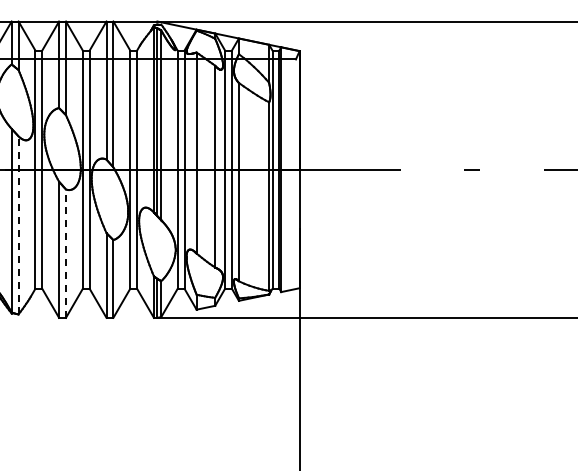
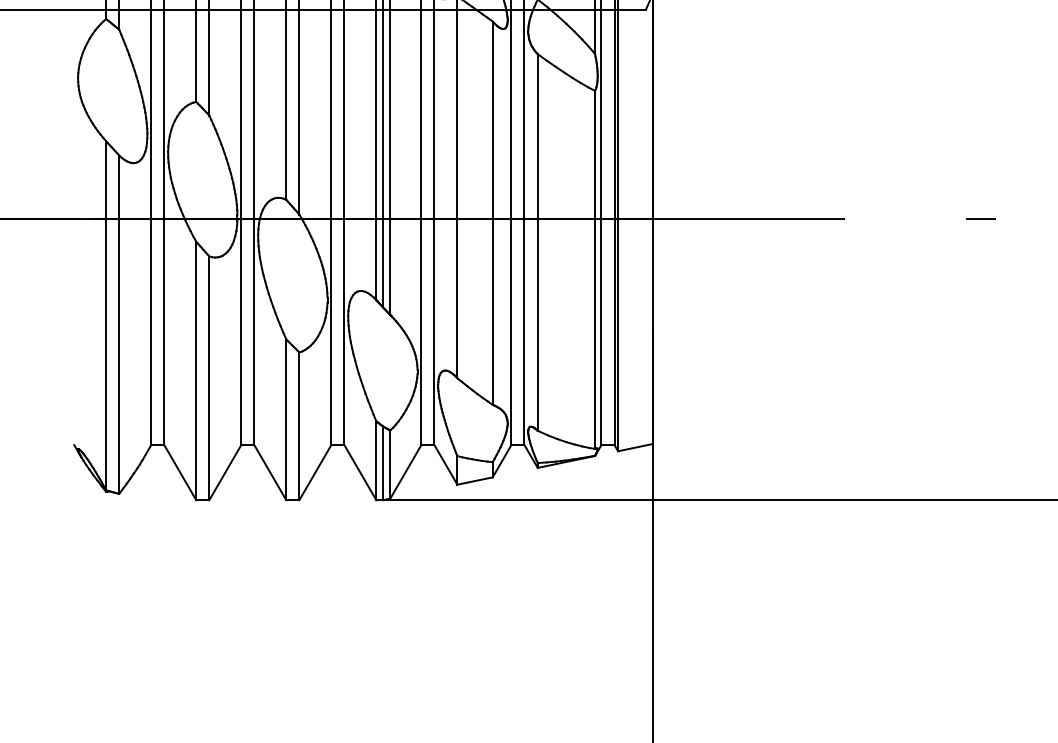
line: (18, 224) -> (119, 322), dashed -> solid
line: (65, 253) -> (208, 378), dashed -> solid

